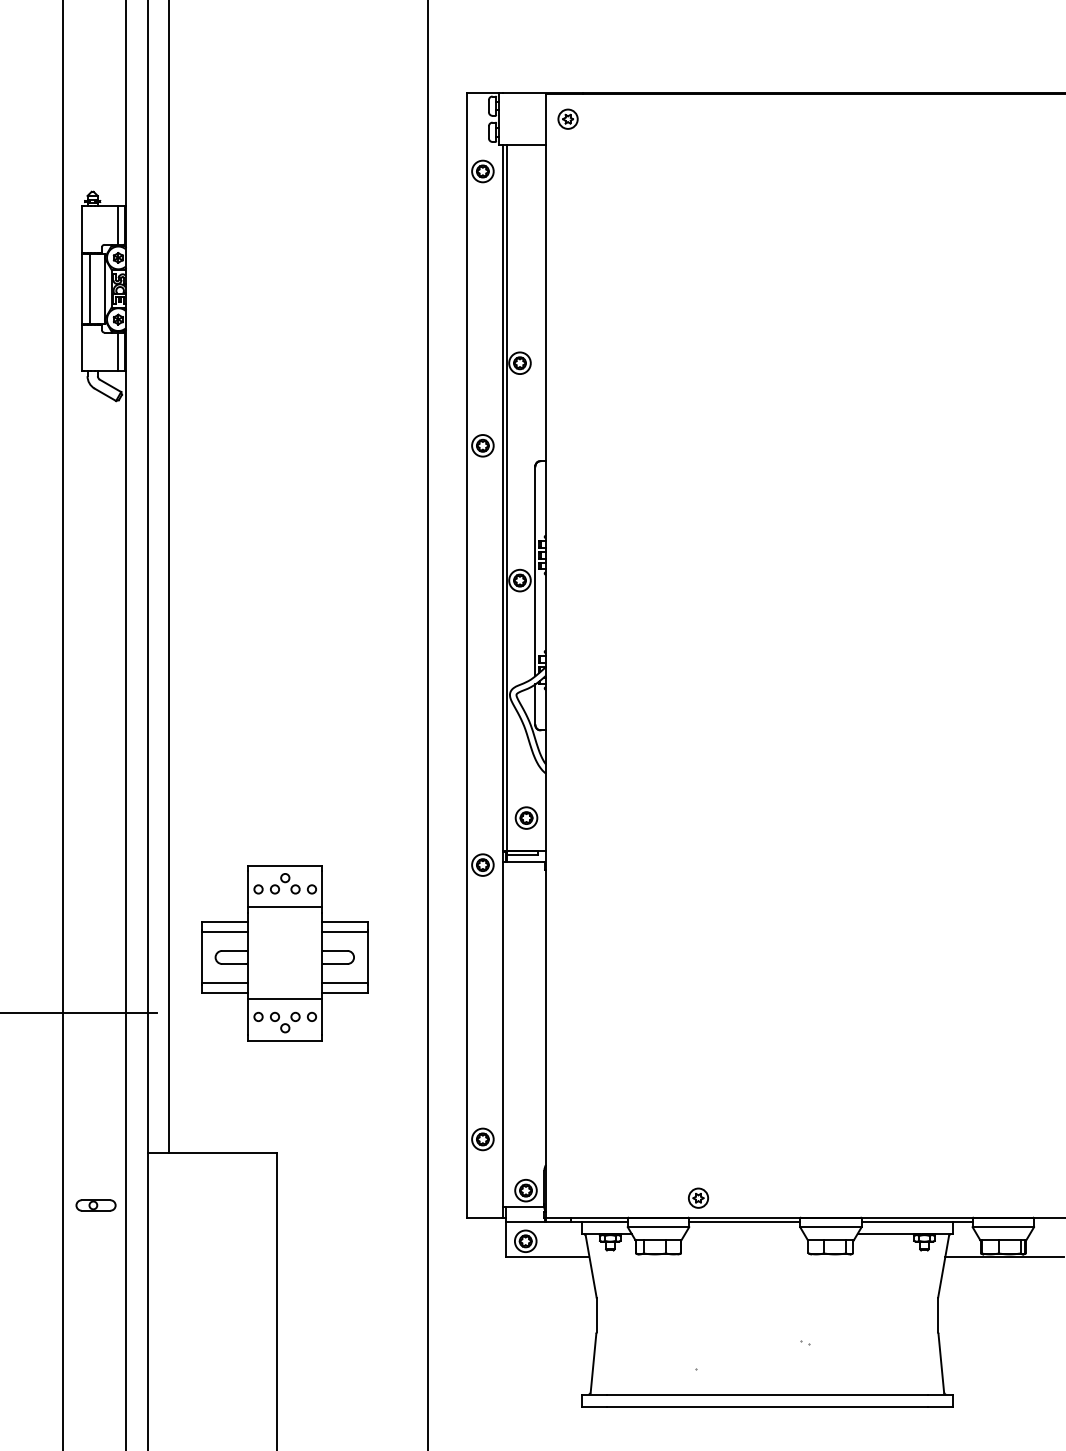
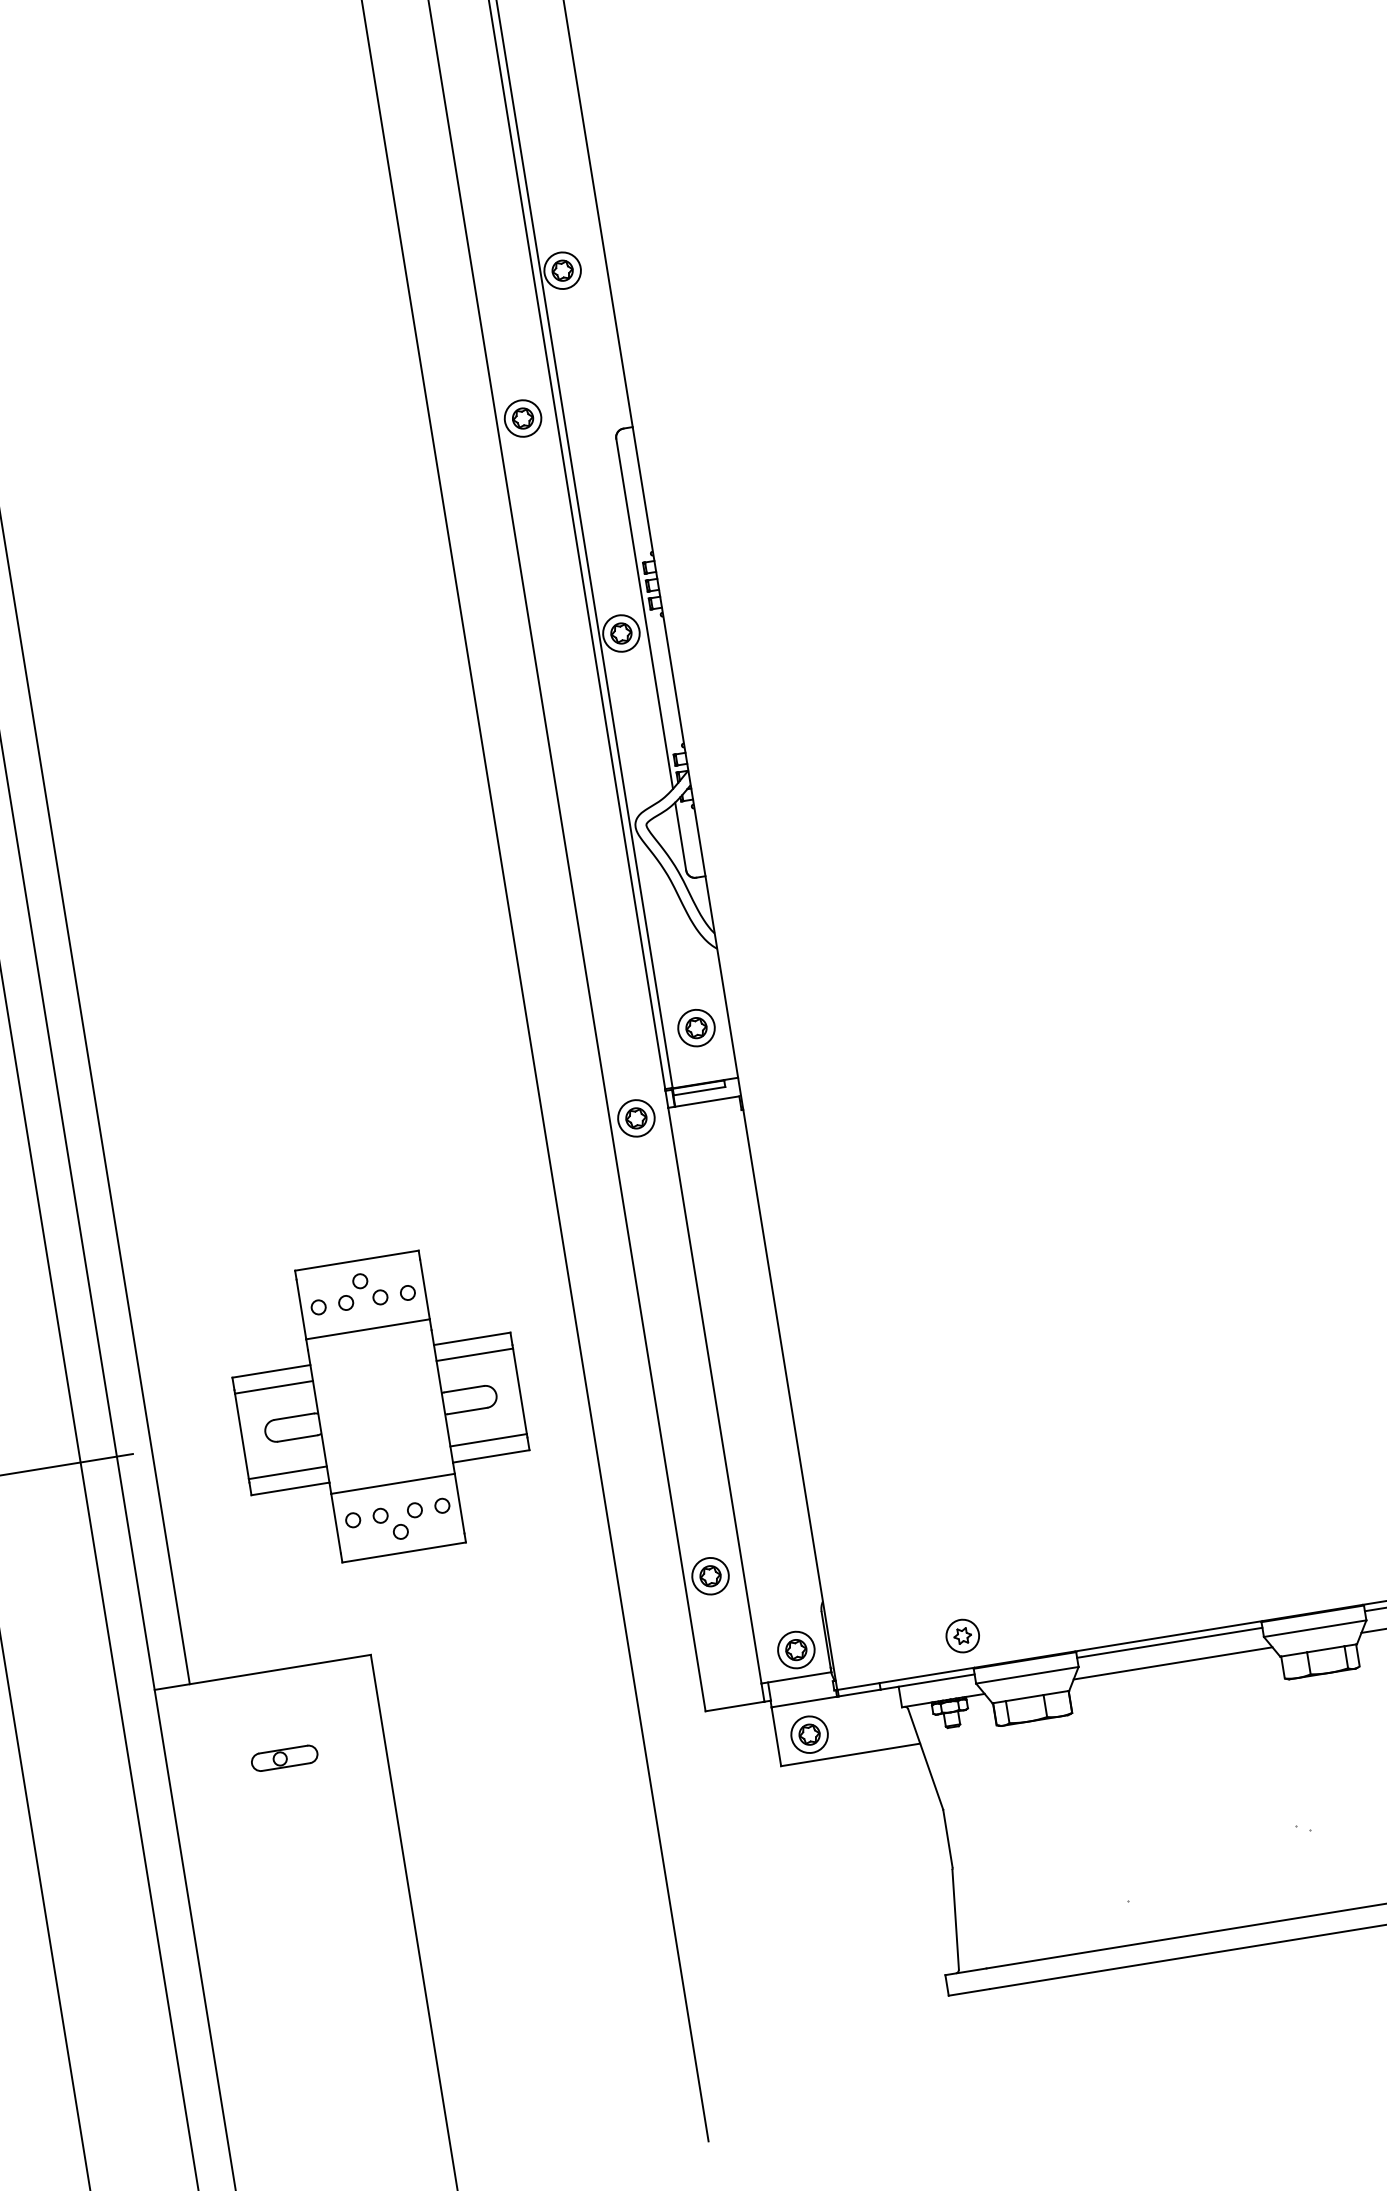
part: (284, 953) -> (379, 1407), moved
part: (698, 1197) -> (962, 1634), moved
part: (95, 1205) -> (283, 1758), moved
line: (744, 1234) -> (1172, 1664), added

